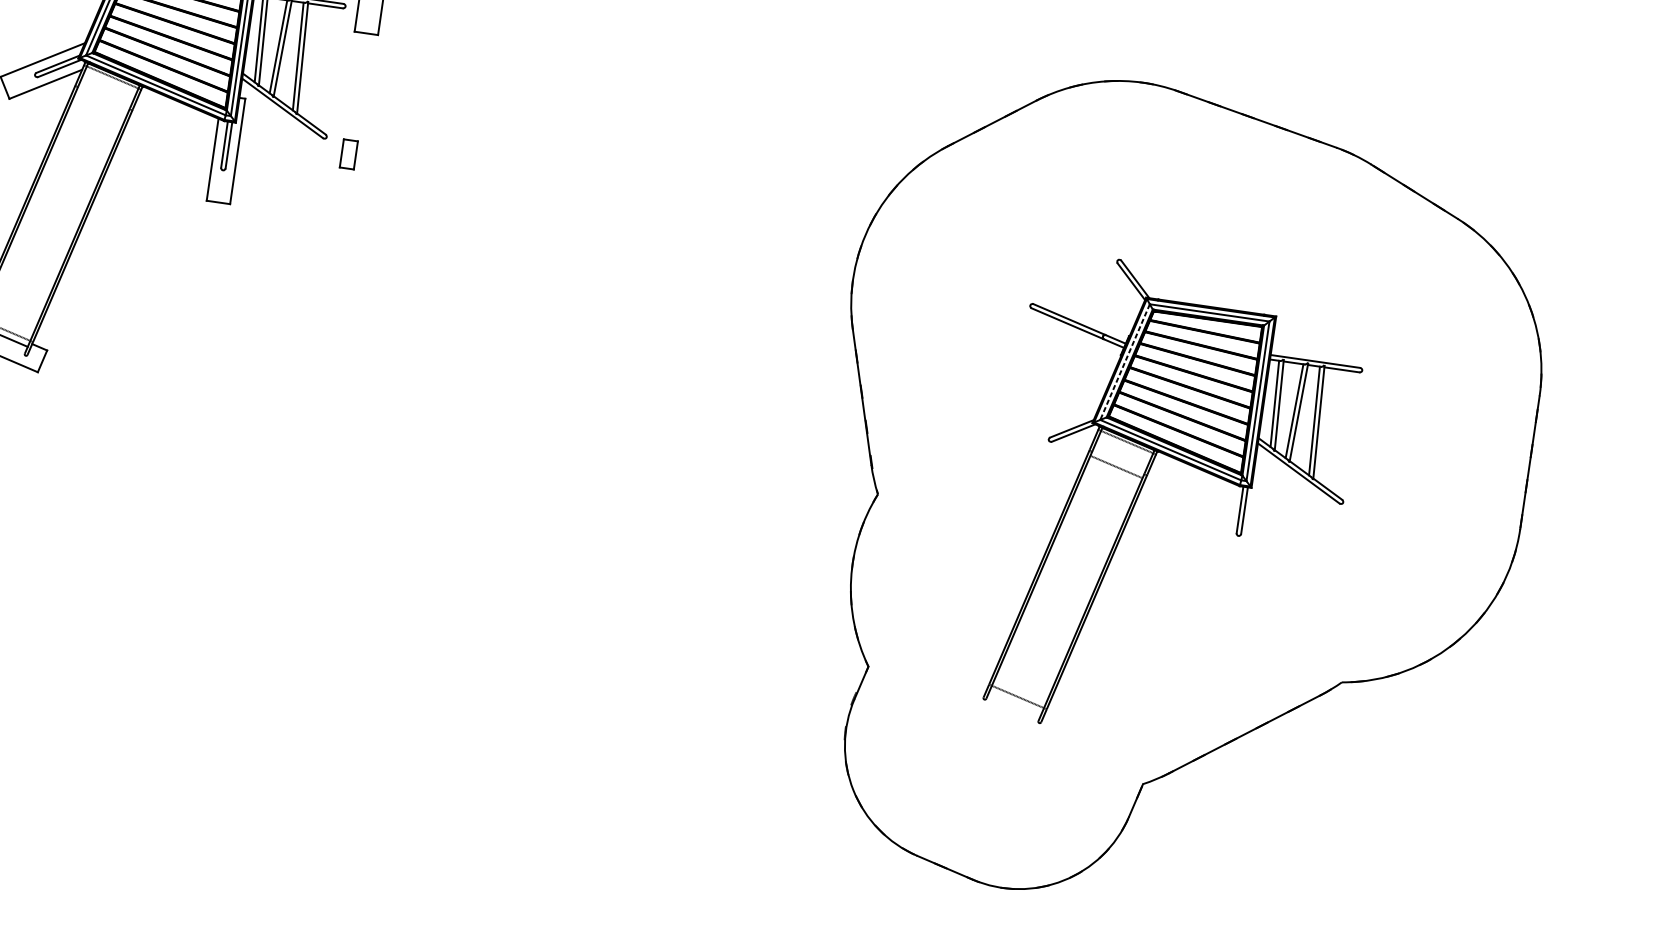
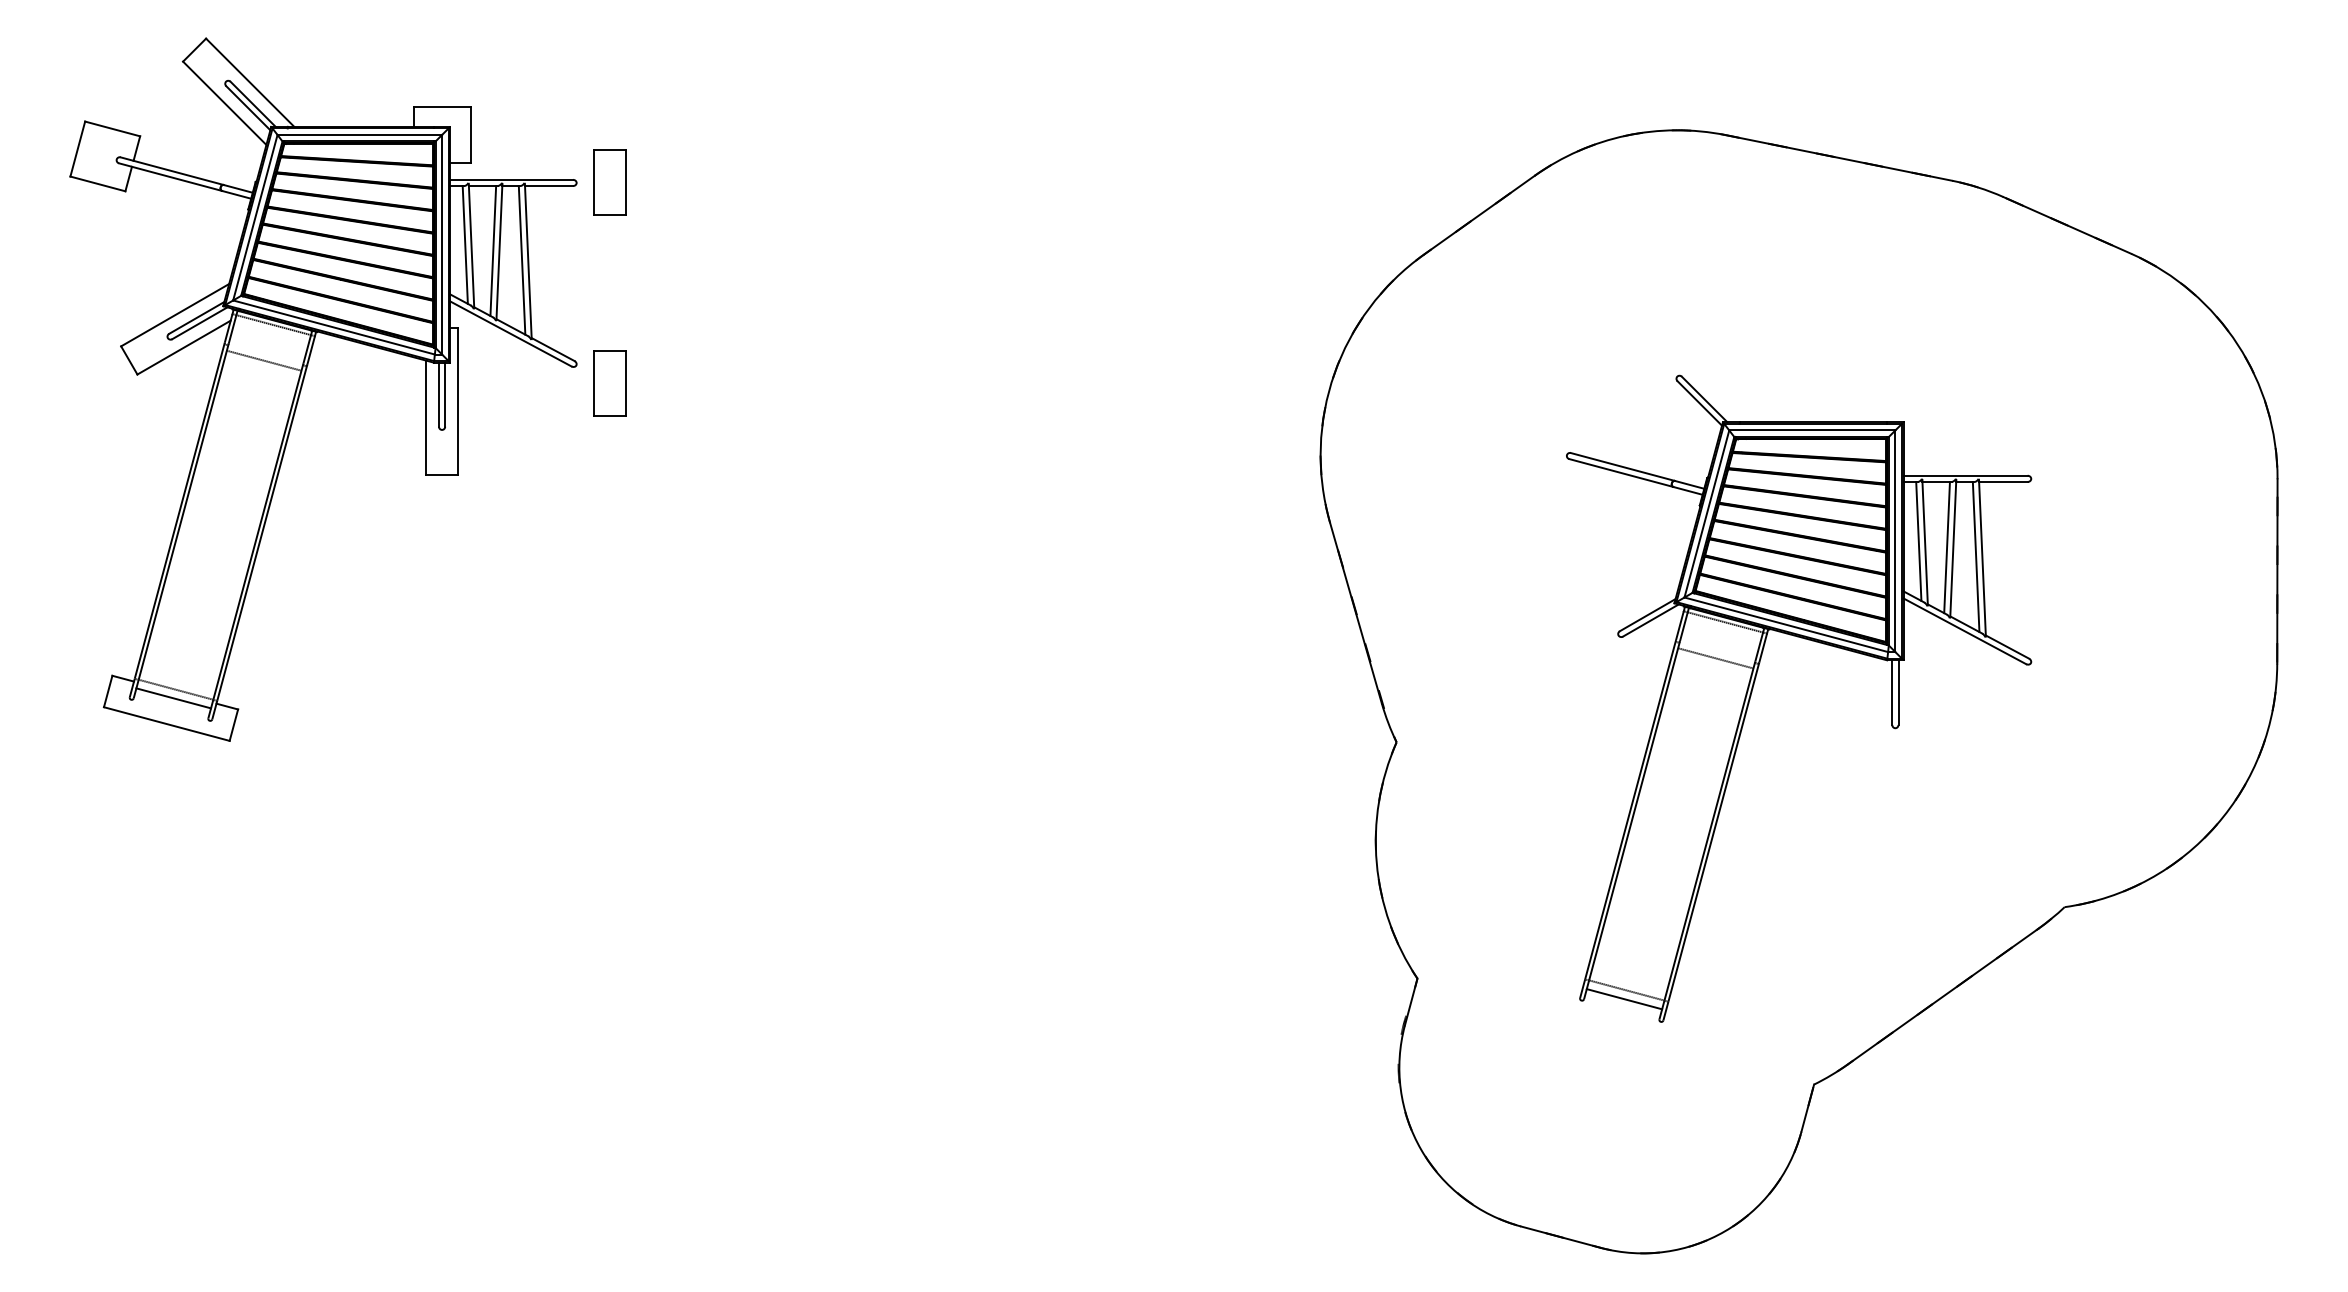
line: (101, 101) -> (263, 360), added
part: (348, 154) -> (609, 383), size x1.67
line: (1124, 362) -> (1706, 514), dashed -> solid
line: (1015, 703) -> (1624, 999), added

